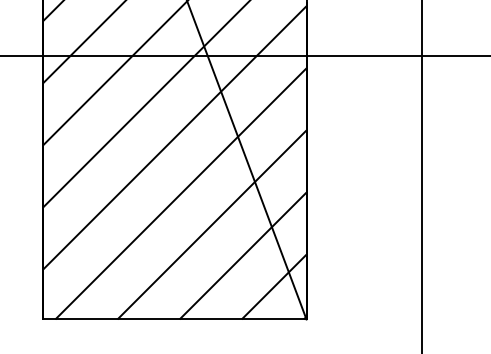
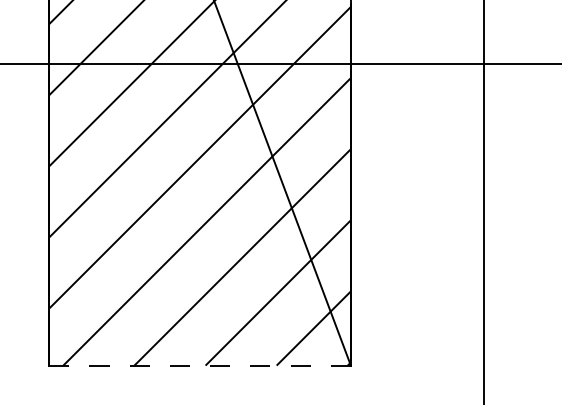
line: (175, 319) -> (200, 365), solid -> dashed

